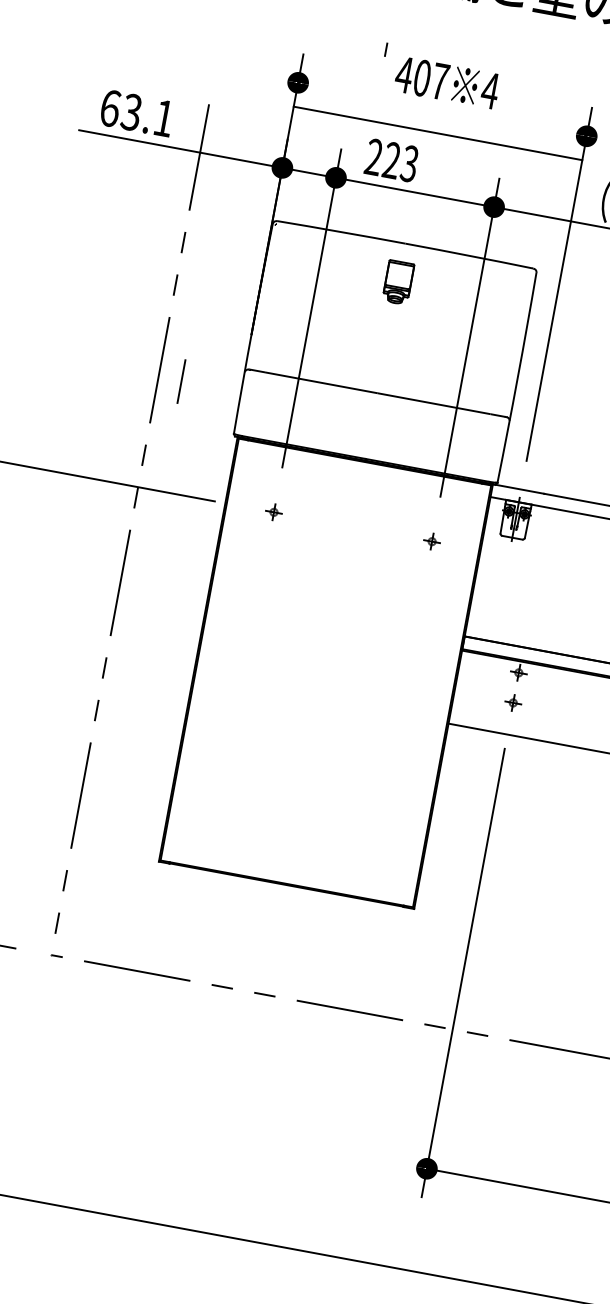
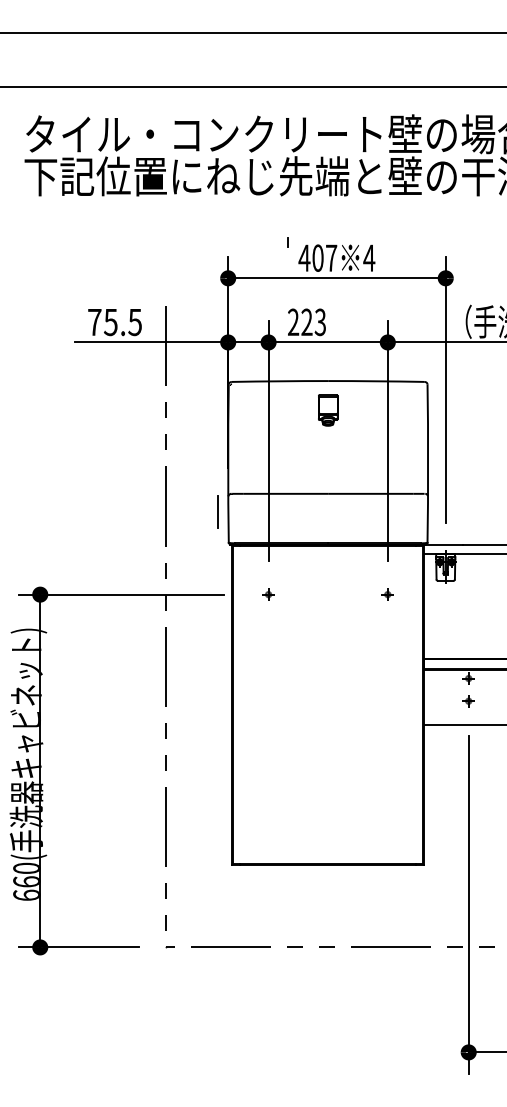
text: (136, 113) -> (114, 322), 63.1 -> 75.5
line: (437, 133) -> (336, 278), moved
line: (181, 381) -> (217, 511), moved

